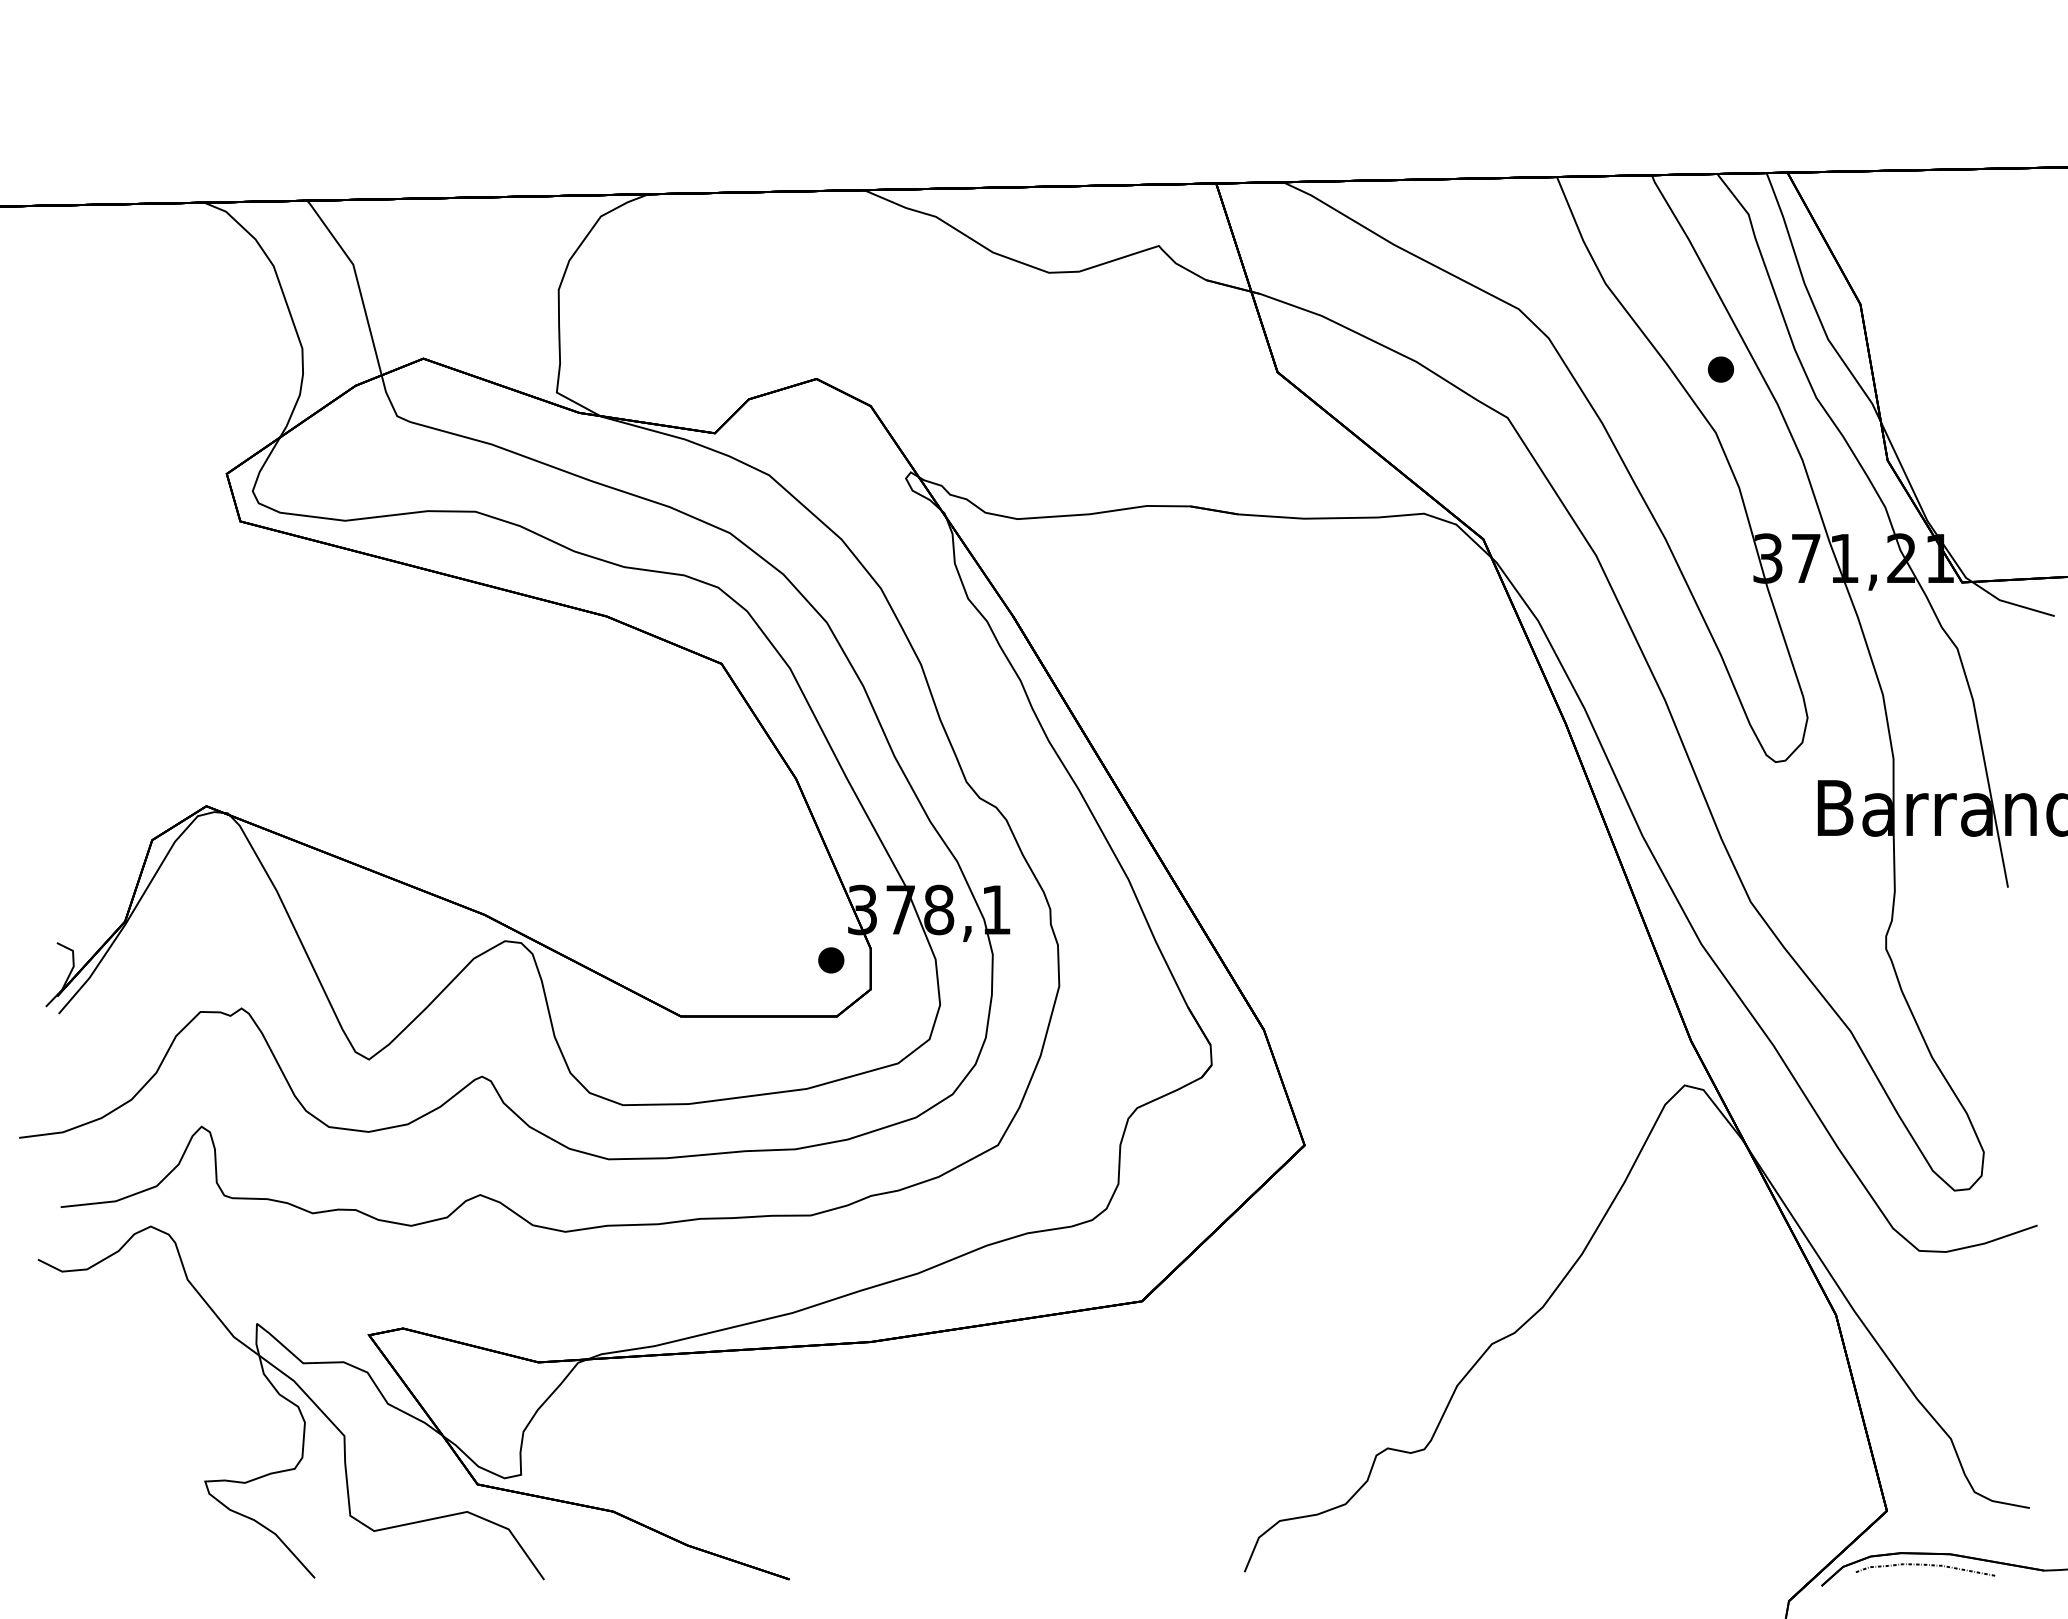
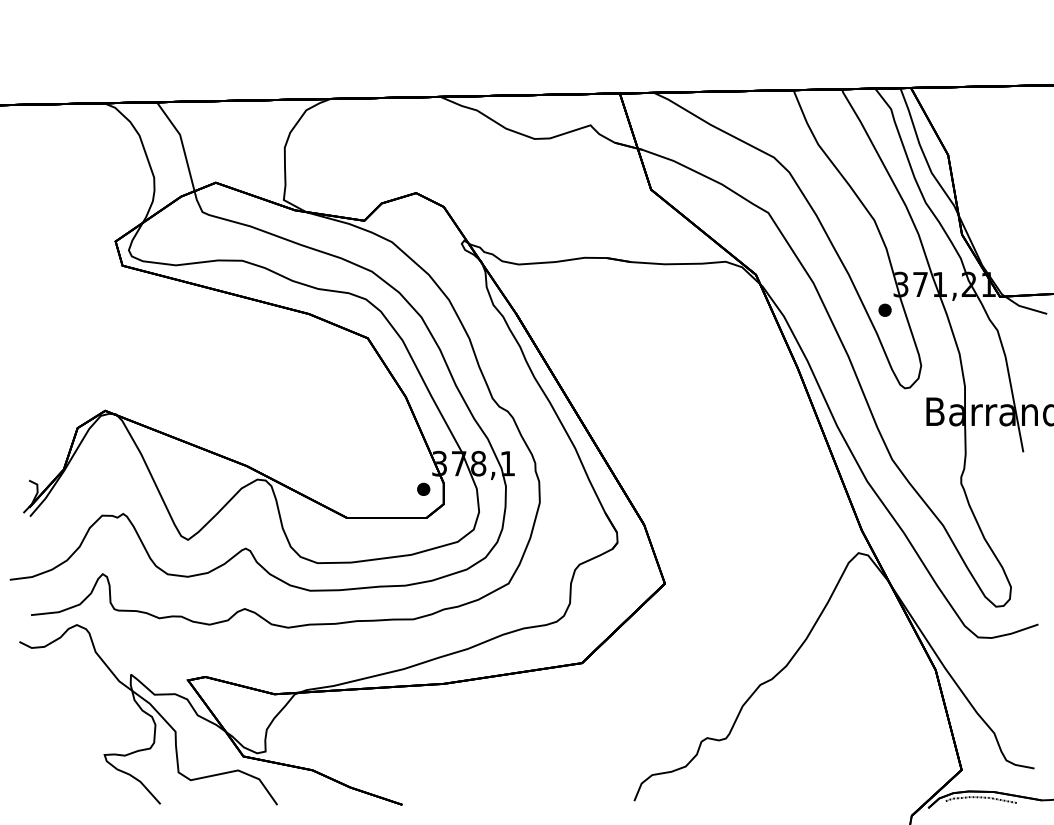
part: (1719, 367) -> (884, 309), moved

